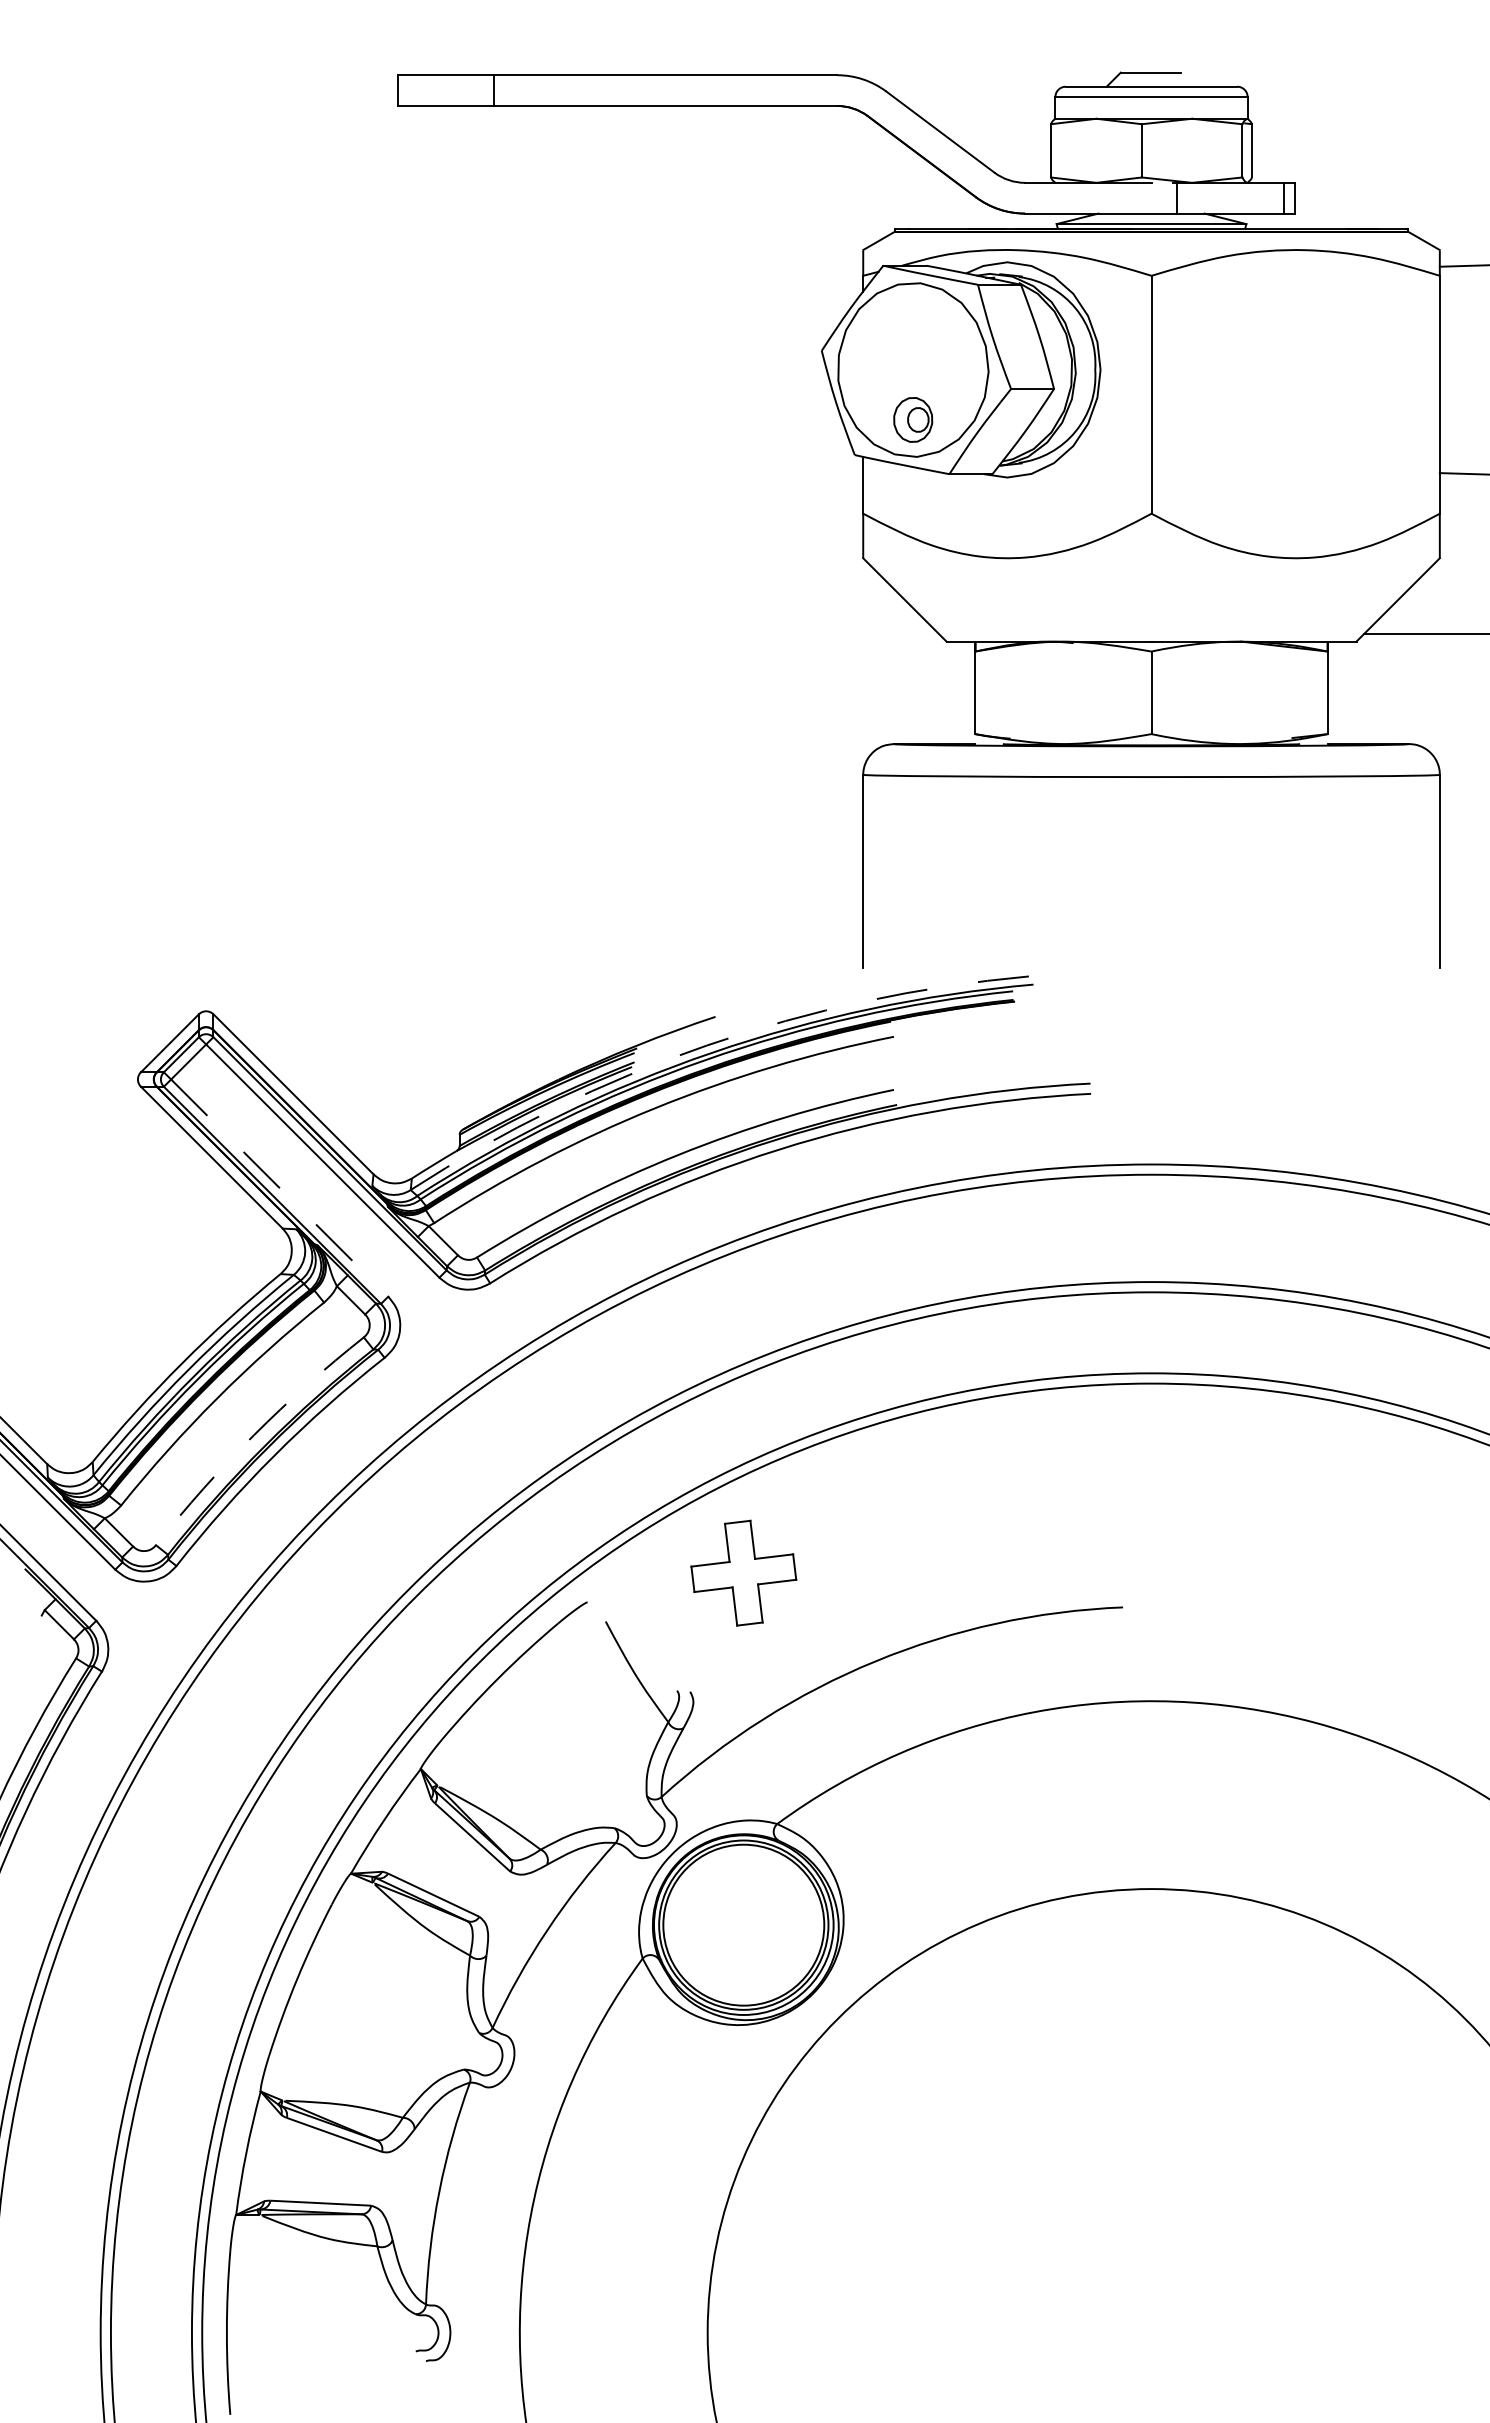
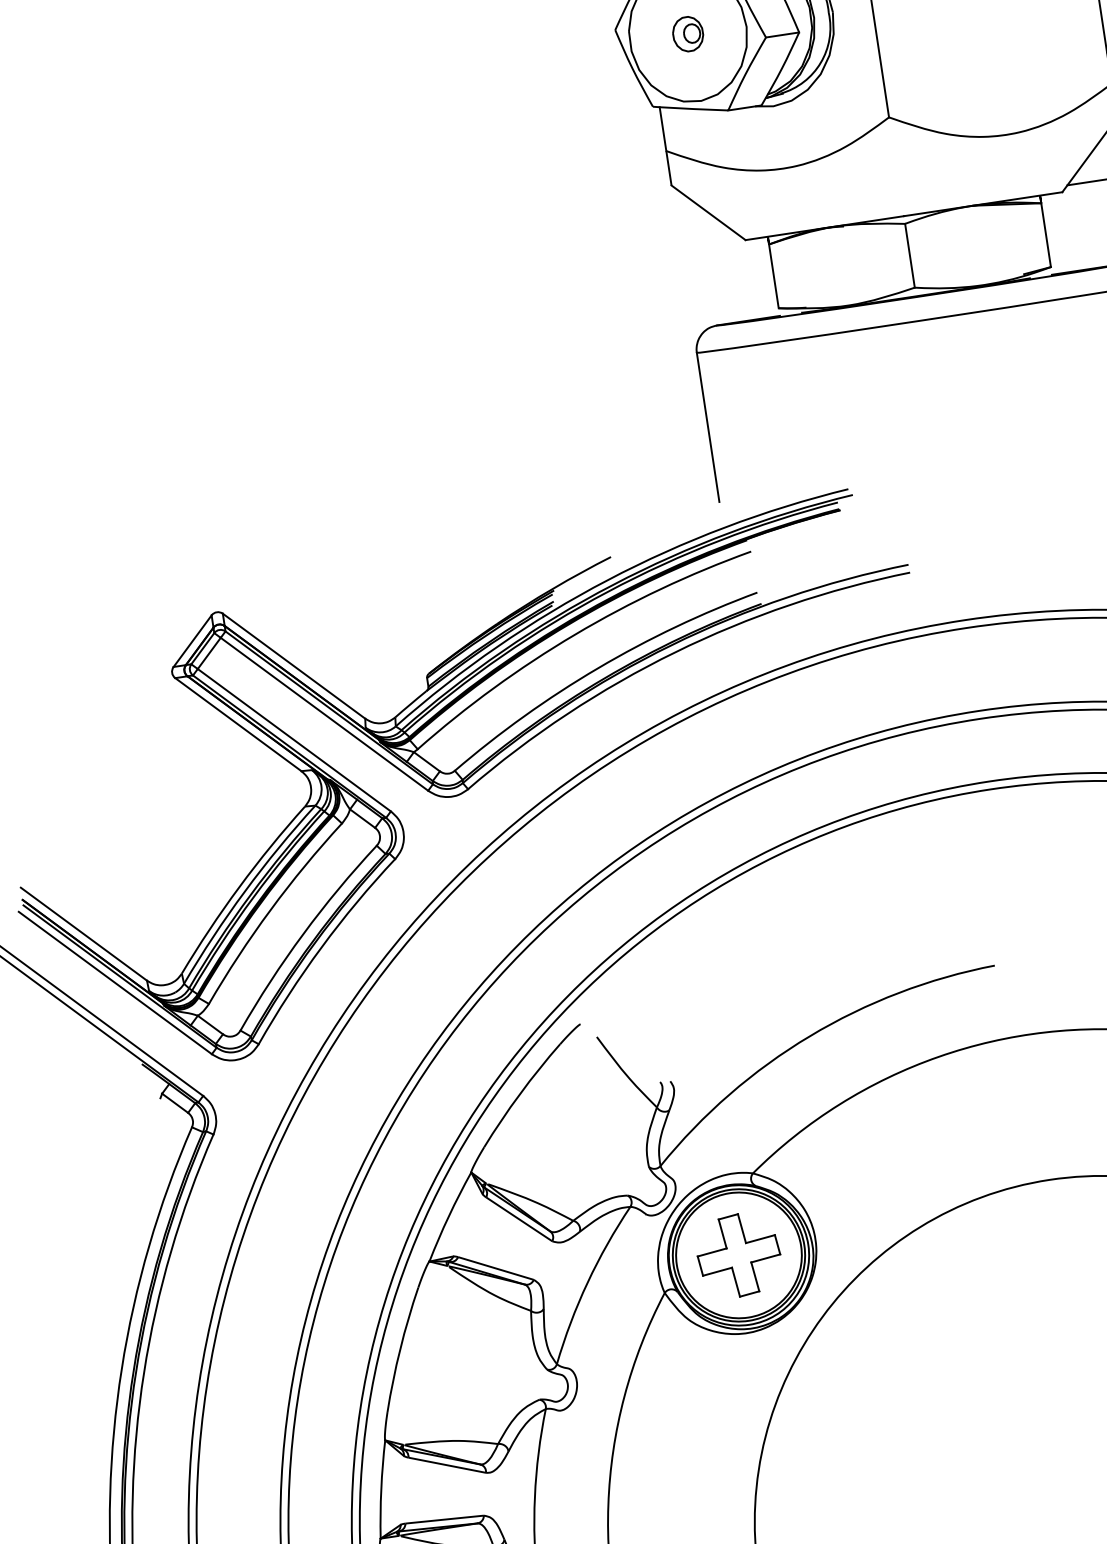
part: (913, 419) -> (688, 33), moved
arc: (706, 1045) -> (607, 580), dashed -> solid
line: (279, 1188) -> (294, 740), dashed -> solid
arc: (253, 1435) -> (303, 934), dashed -> solid
part: (743, 1572) -> (738, 1254), moved

